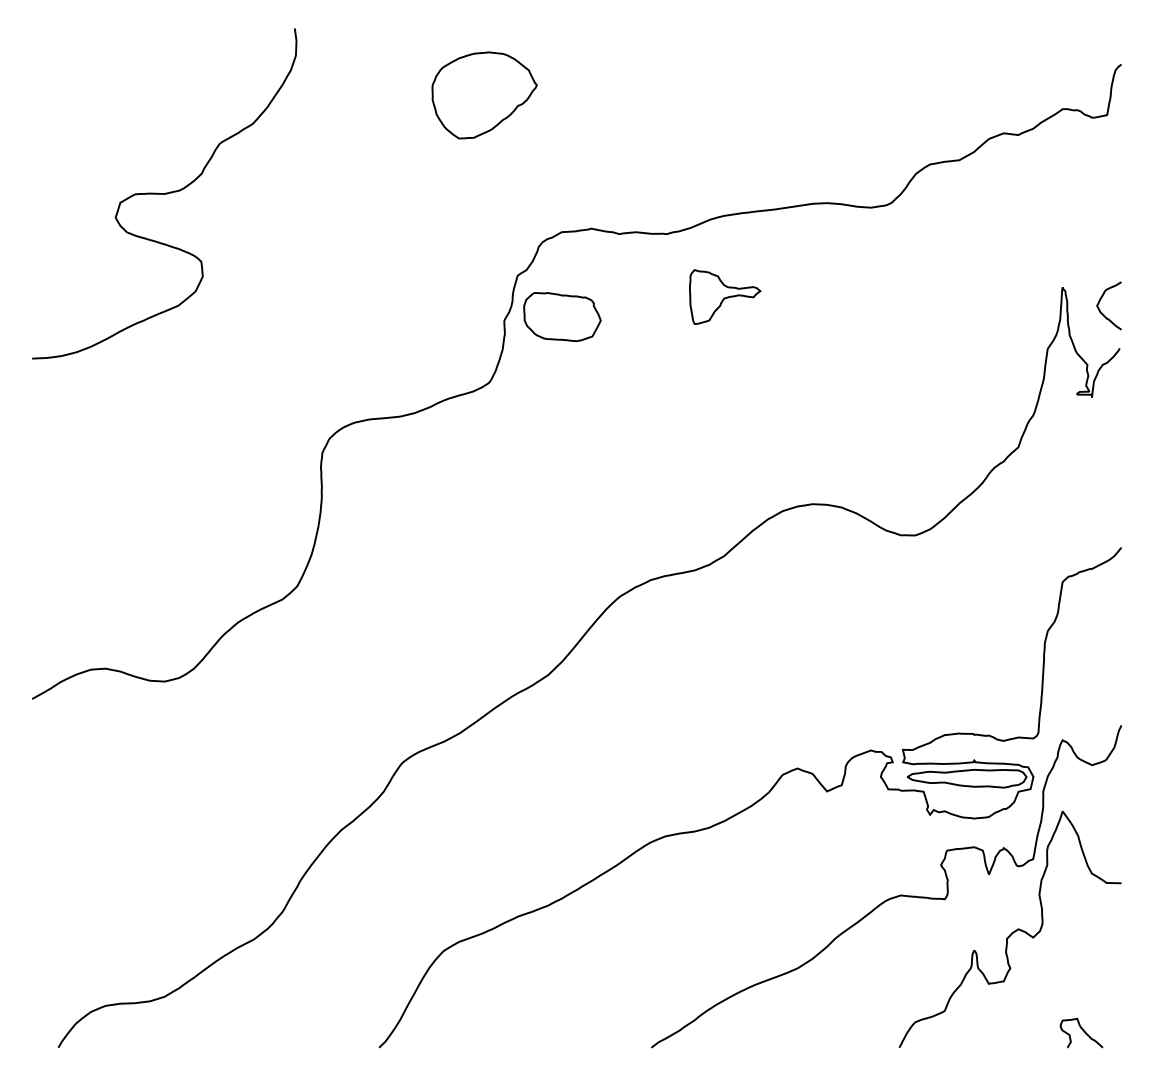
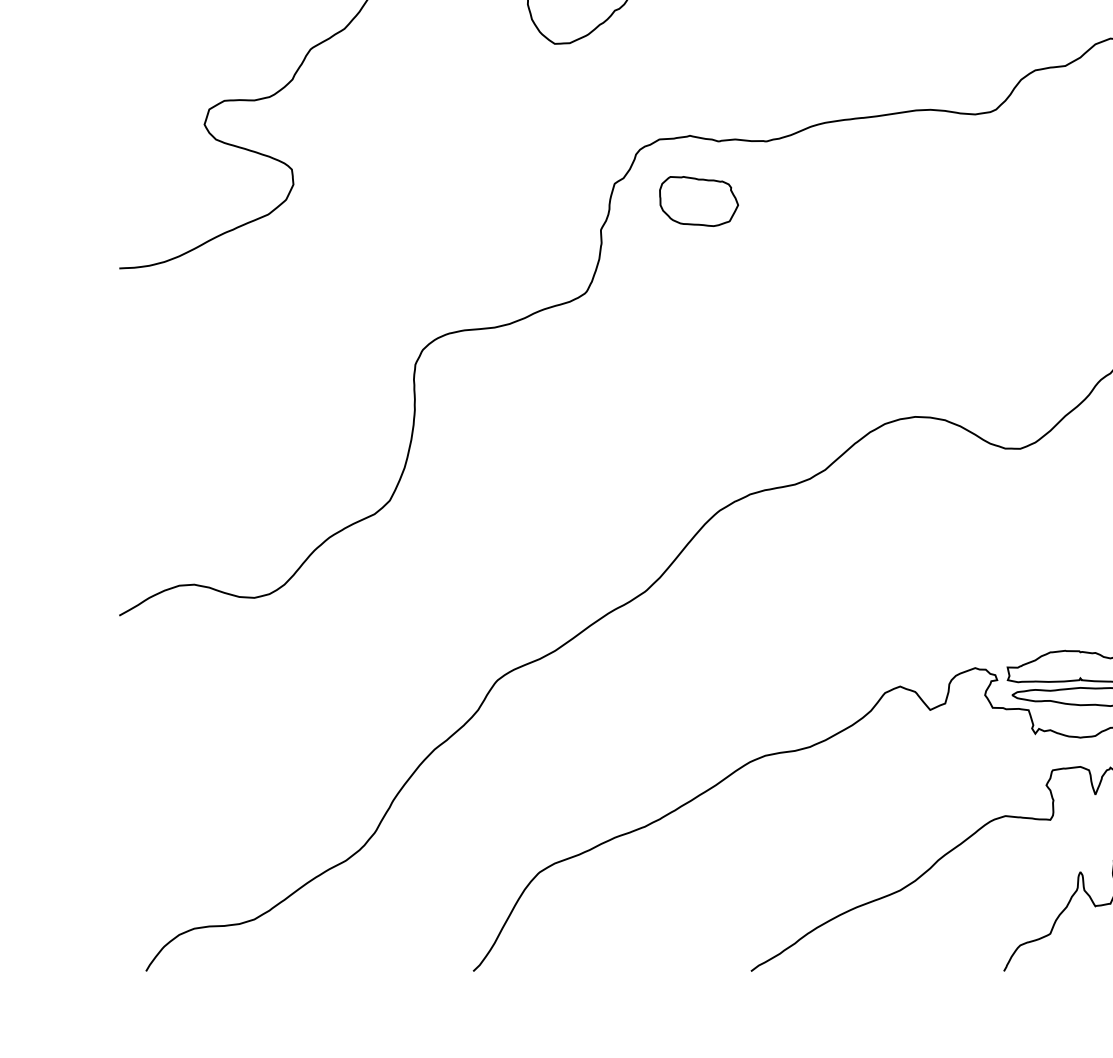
part: (725, 296) -> (826, 205), removed
part: (562, 317) -> (699, 201), moved

